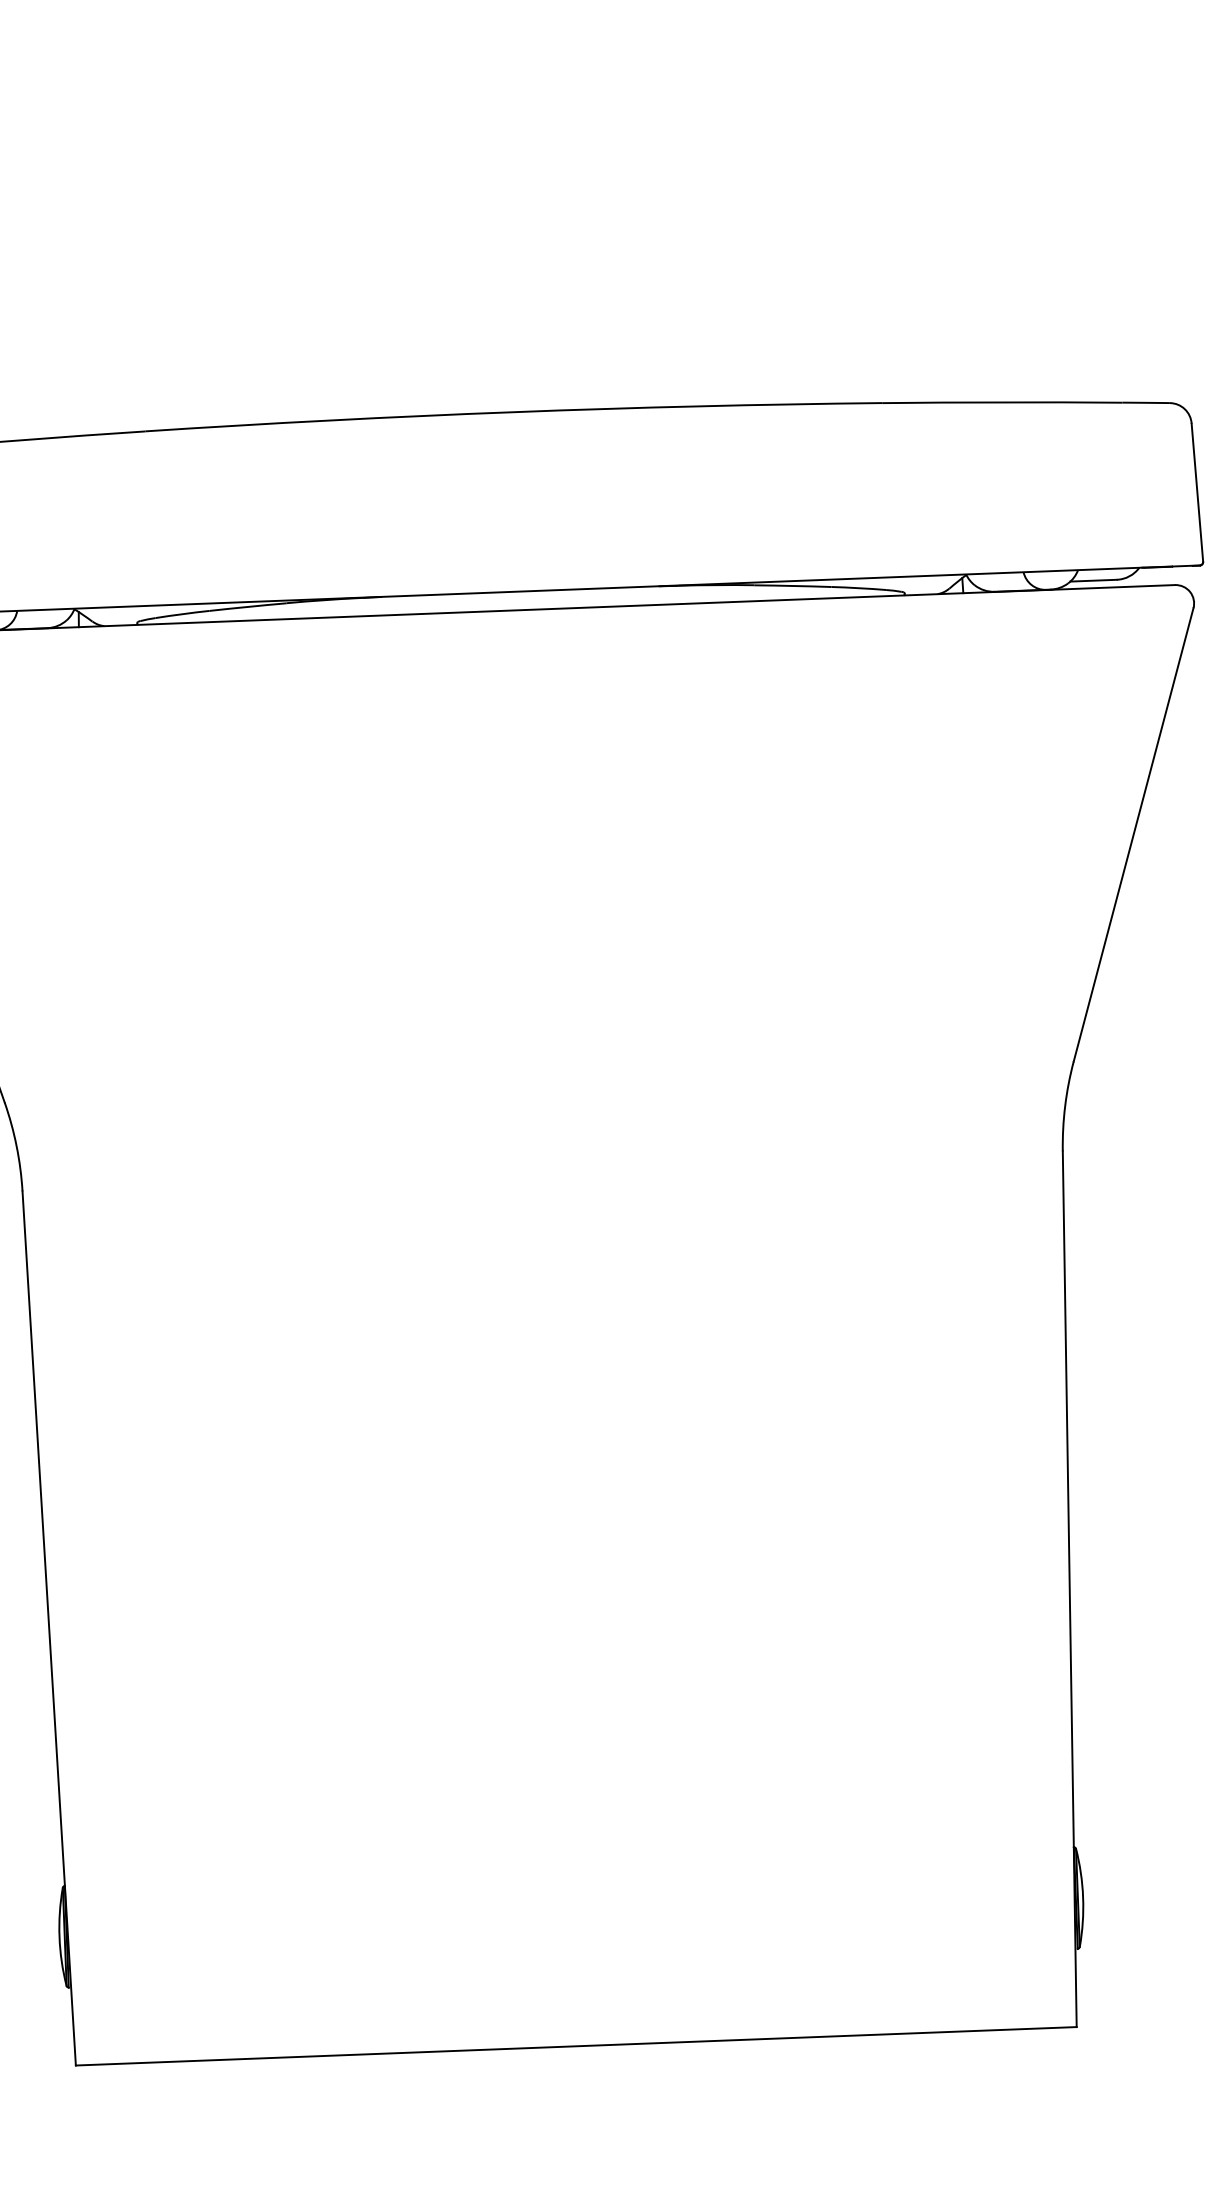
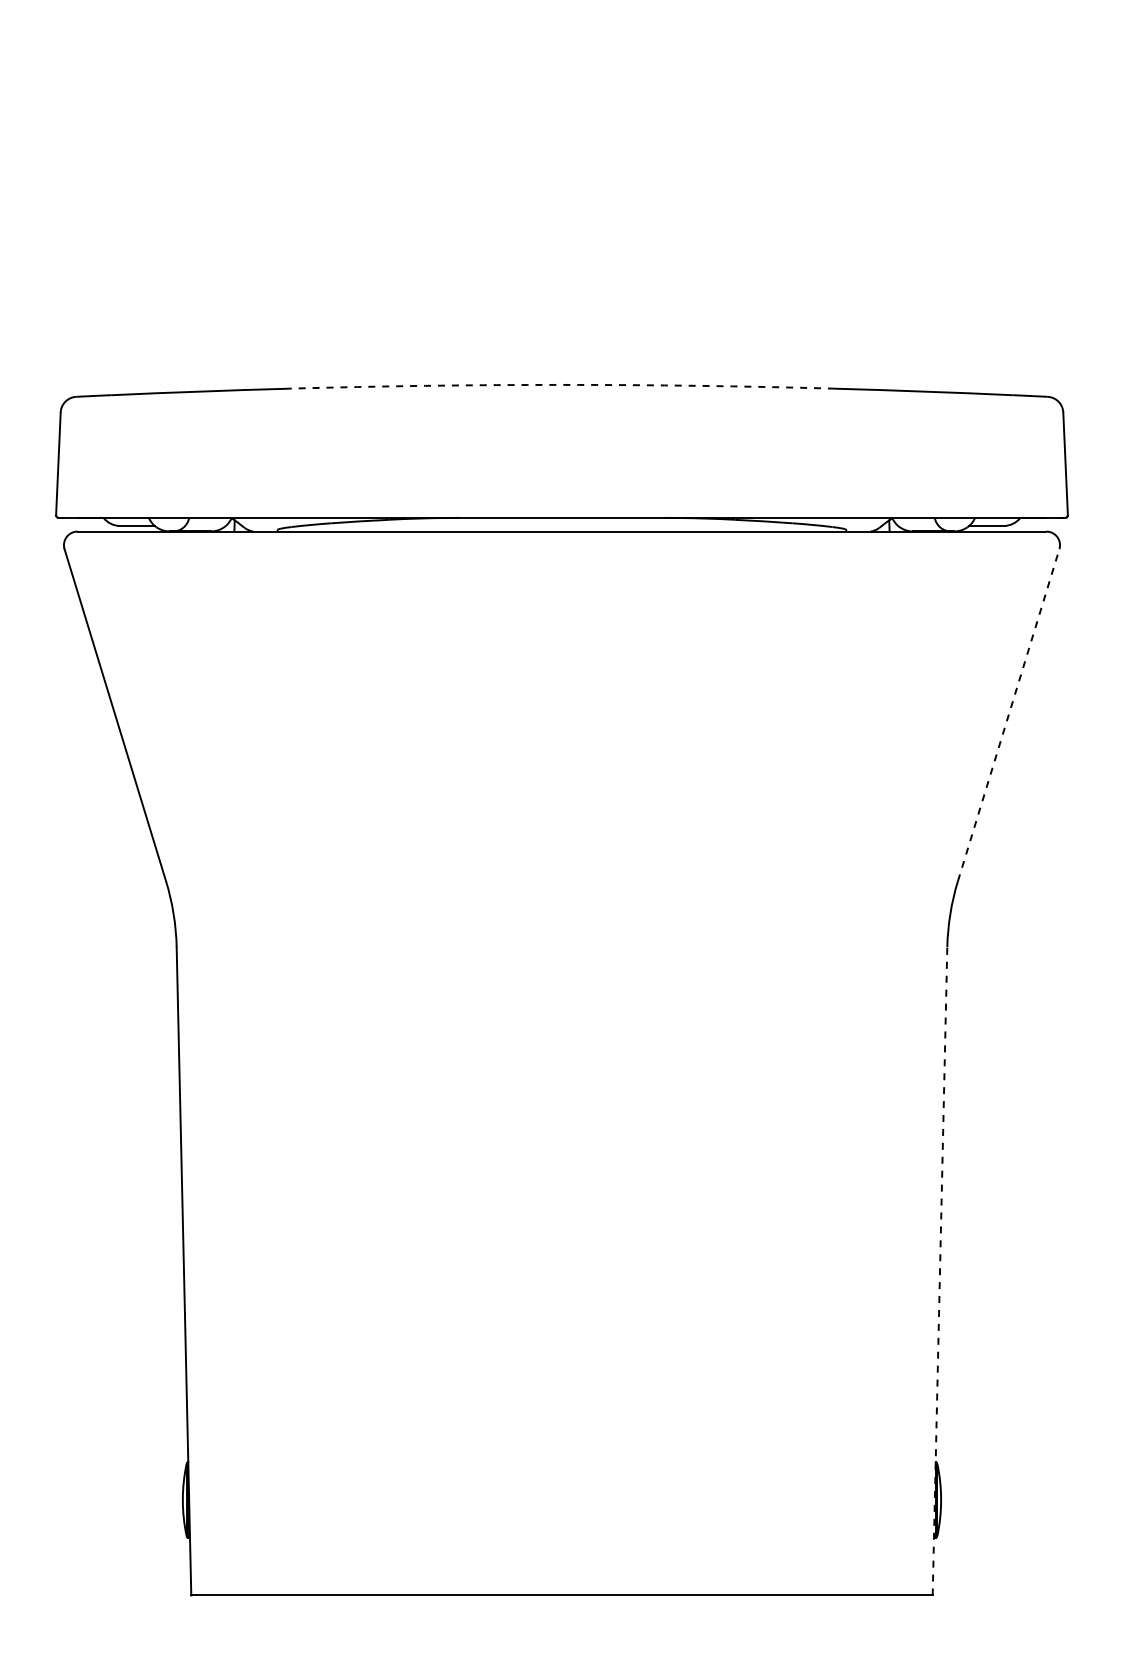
arc: (514, 411) -> (562, 384), solid -> dashed
line: (1133, 835) -> (1008, 715), solid -> dashed
line: (1070, 1587) -> (940, 1270), solid -> dashed

